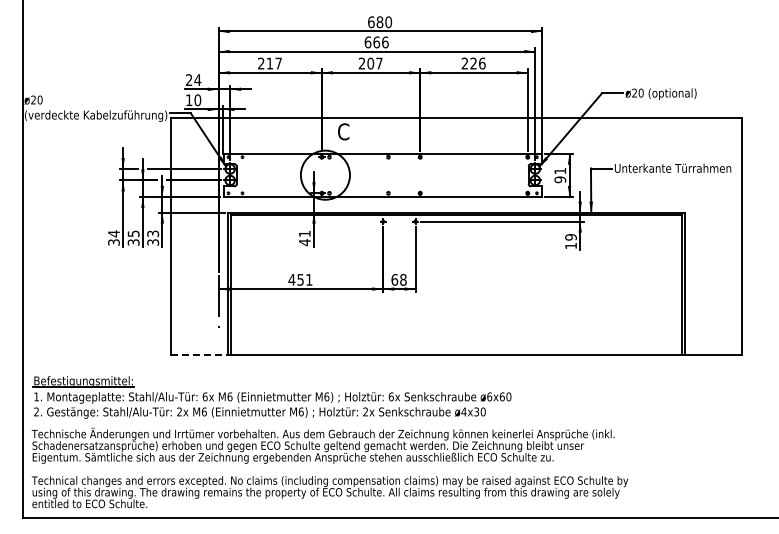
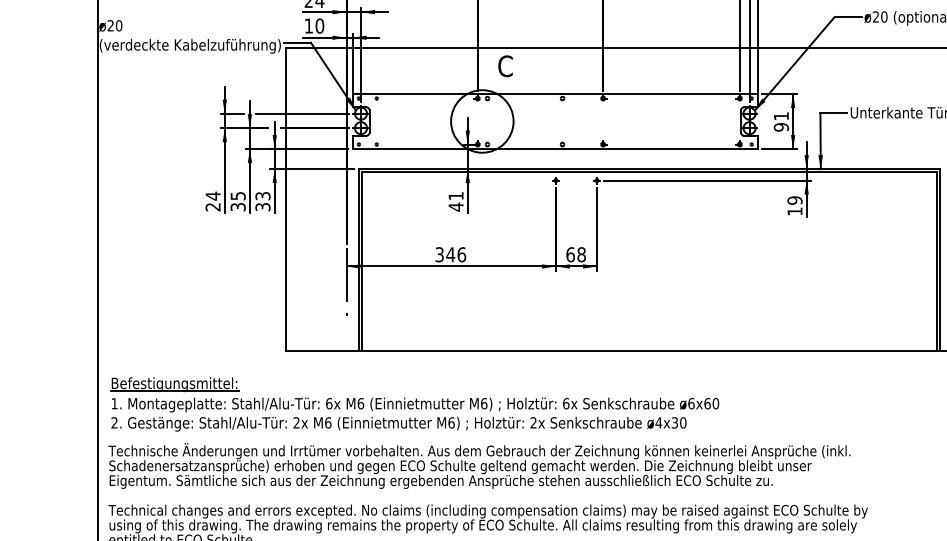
text: (113, 242) -> (212, 207), 34 -> 24
text: (300, 279) -> (450, 254), 451 -> 346
line: (199, 355) -> (322, 351), dashed -> solid

